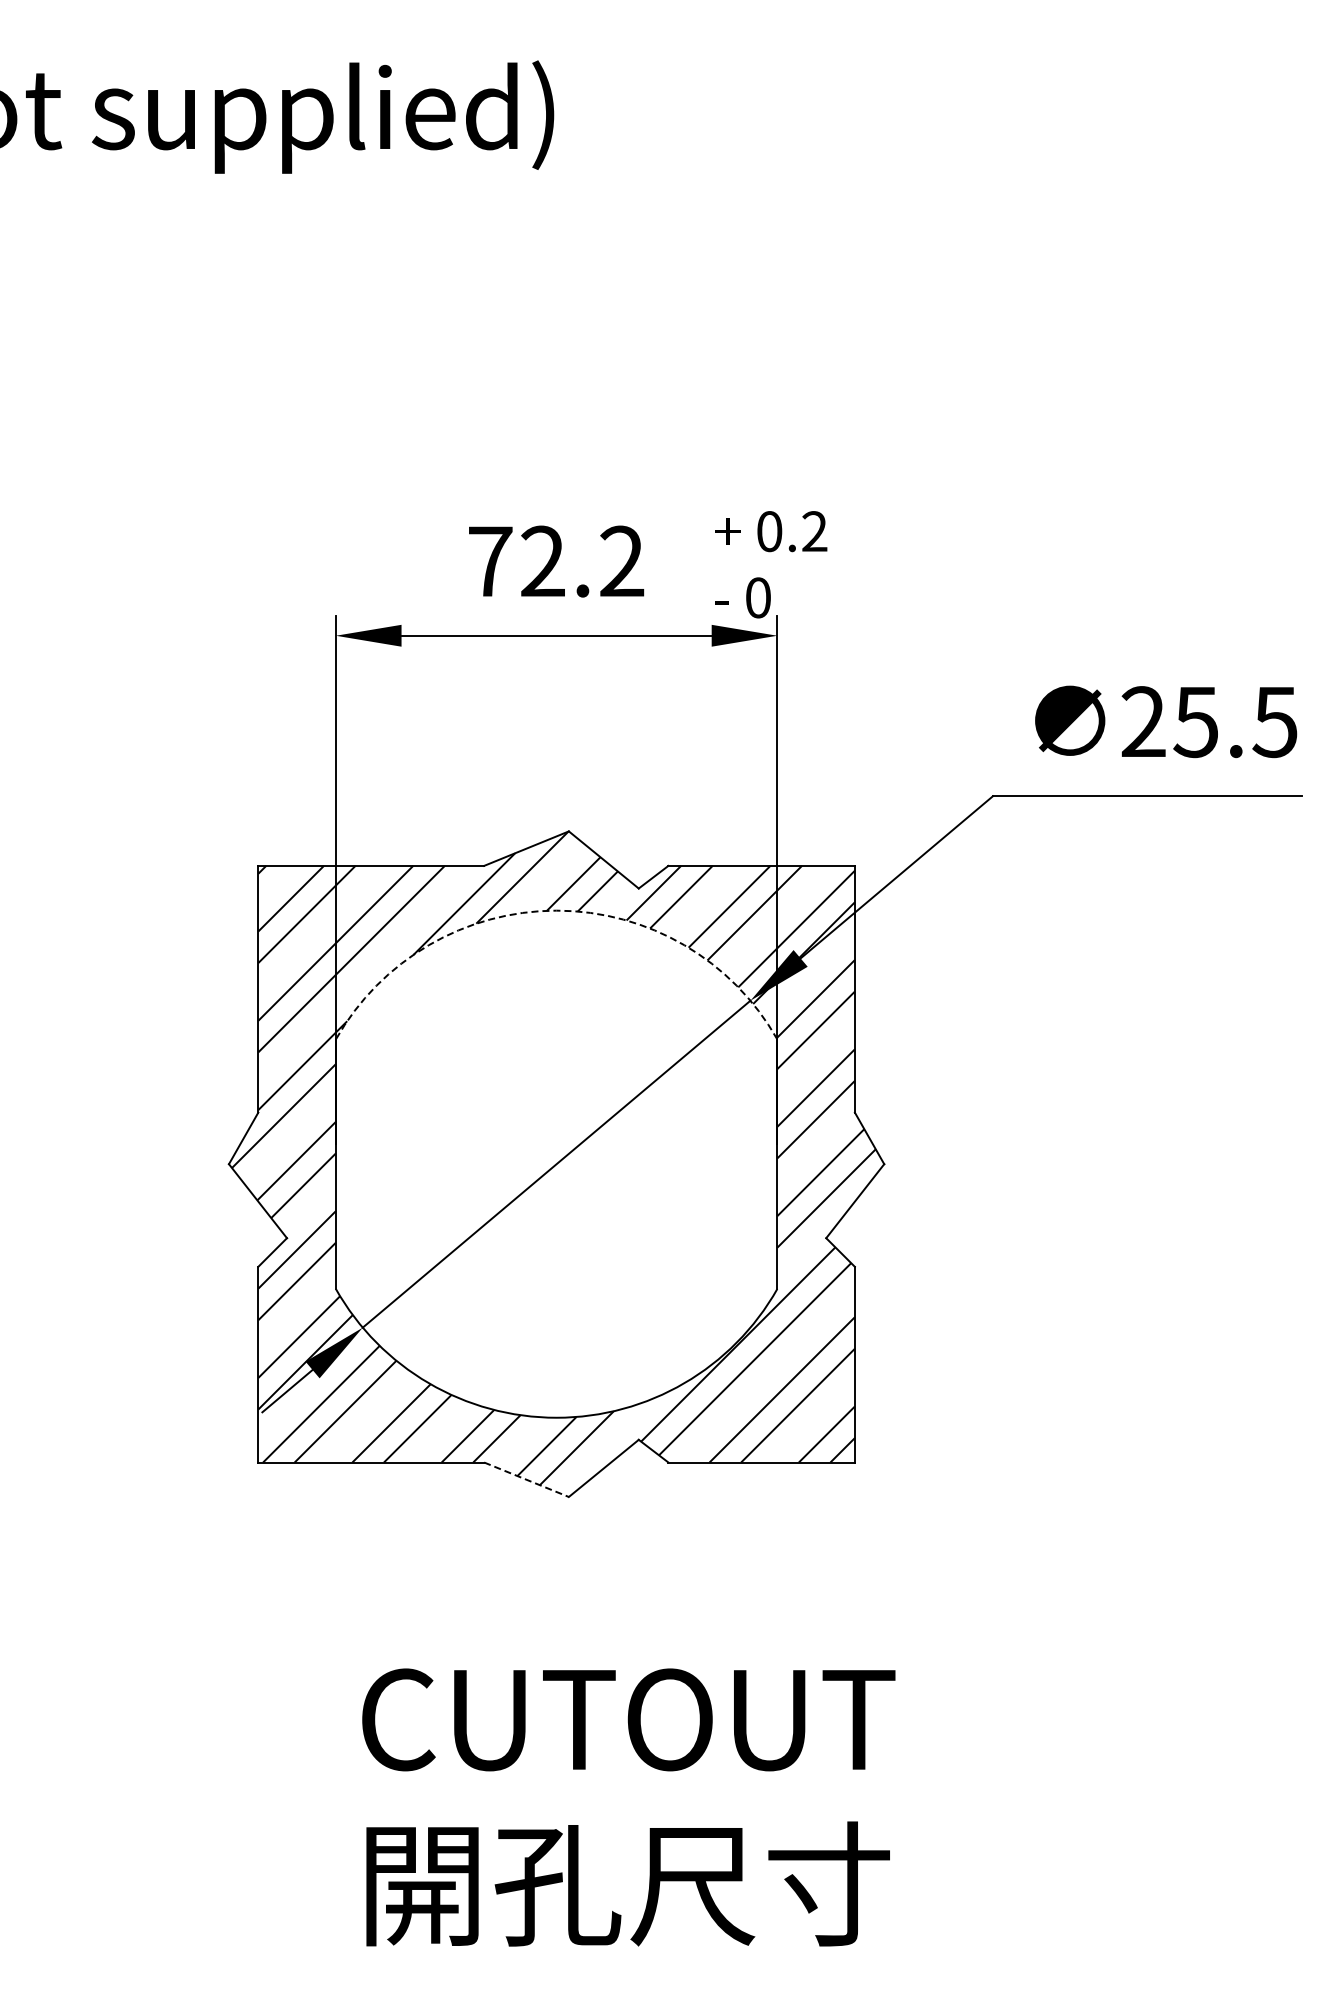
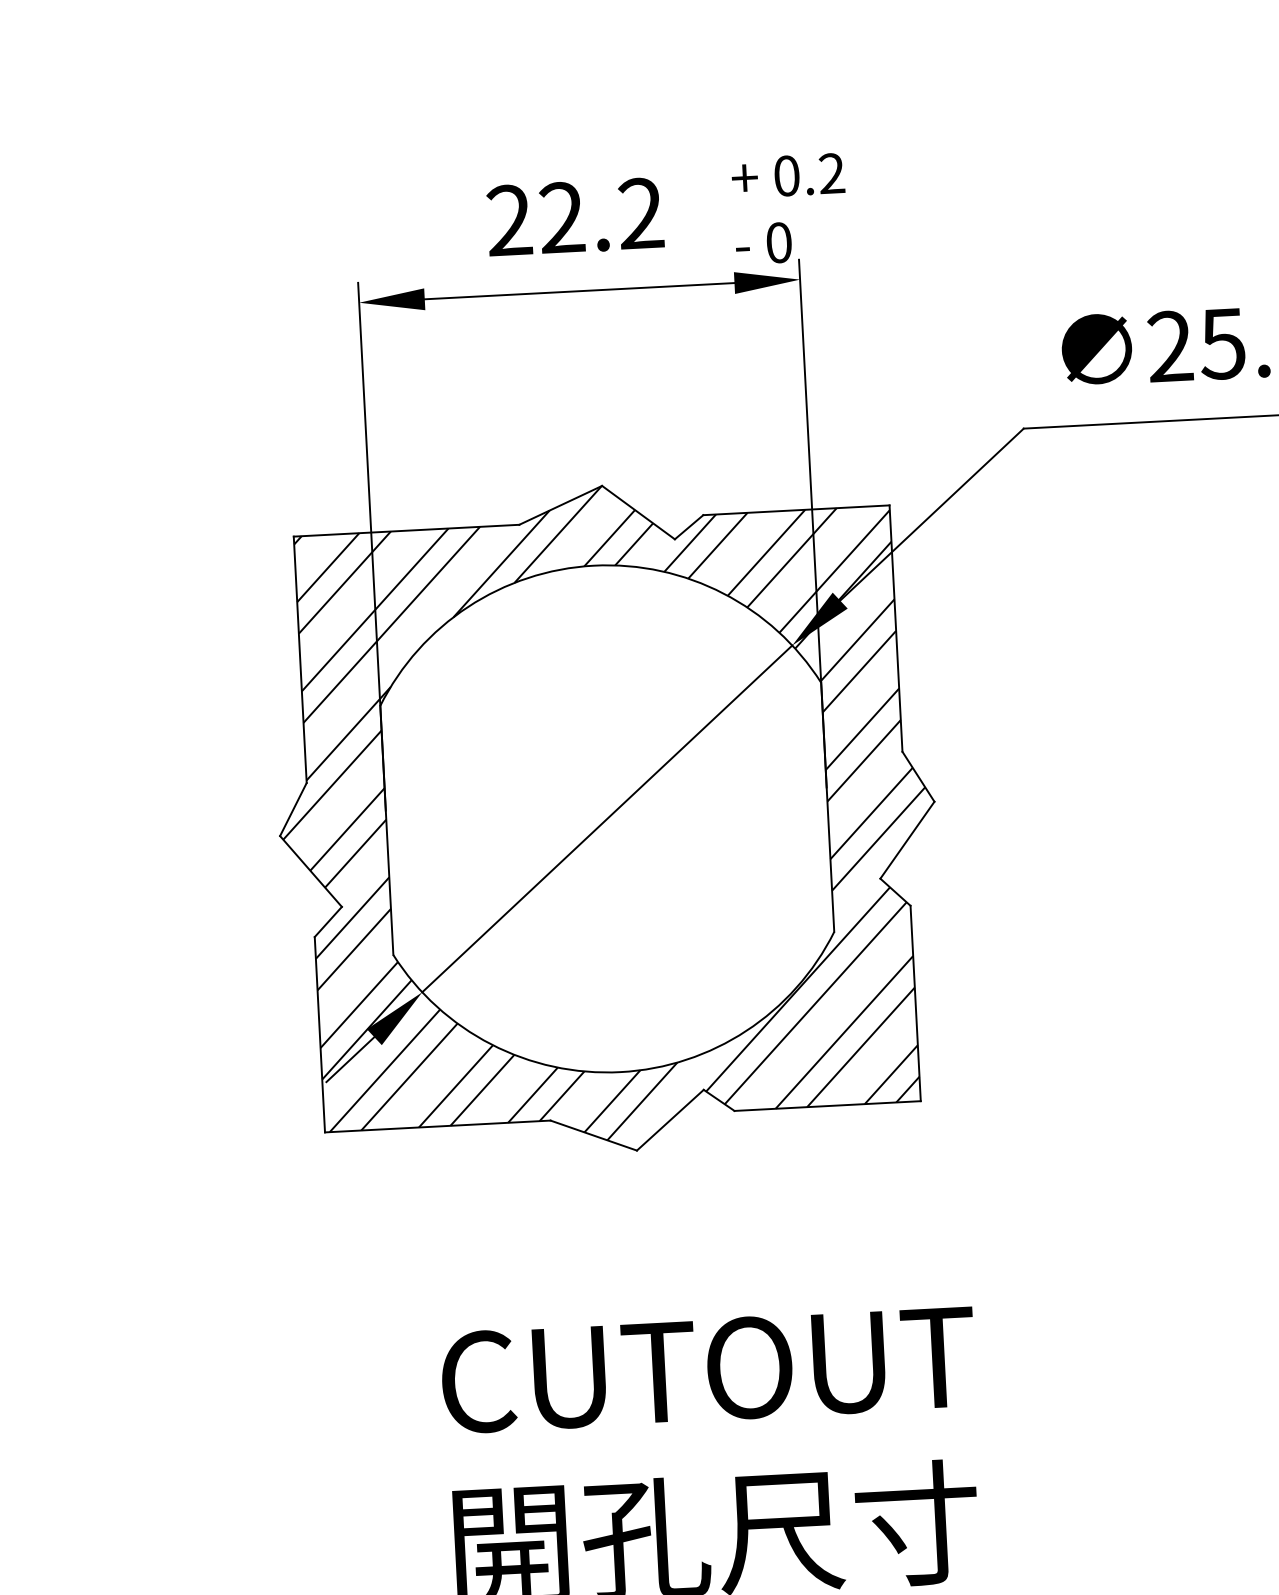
text: (490, 560) -> (509, 219), 72.2 -> 22.2
arc: (556, 910) -> (593, 565), dashed -> solid
line: (526, 1479) -> (593, 1135), dashed -> solid

